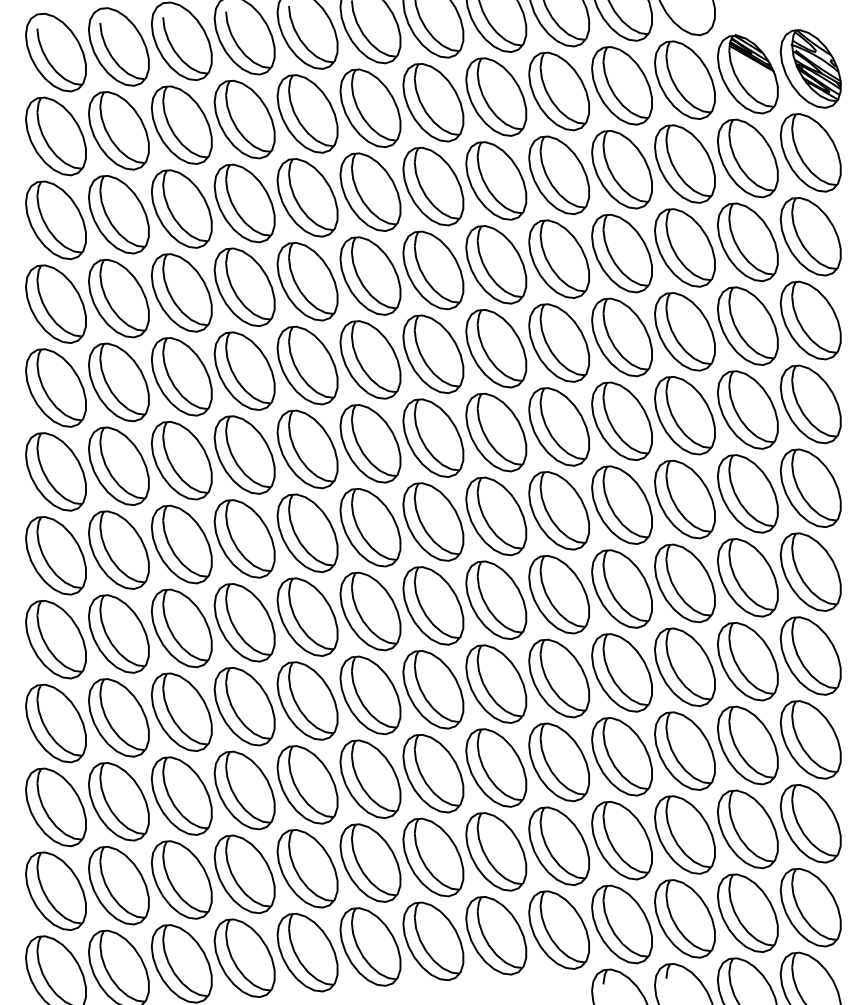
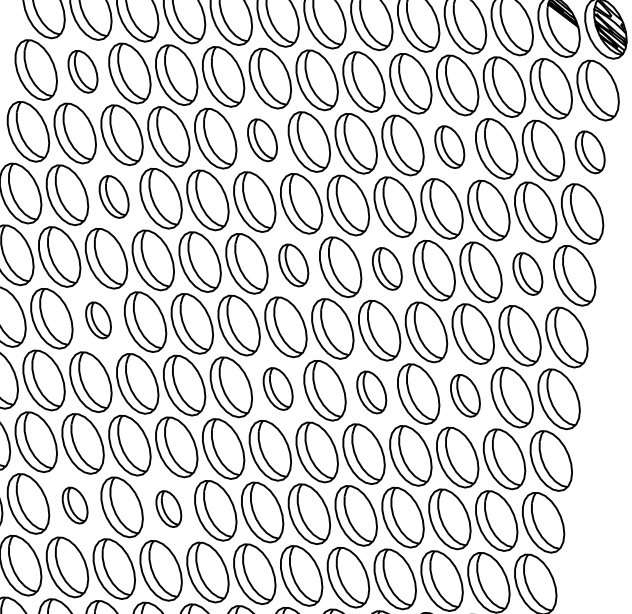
part: (118, 214) -> (82, 71), size x0.7
part: (810, 236) -> (590, 152), size x0.7
part: (621, 253) -> (449, 147), size x0.7
part: (370, 275) -> (262, 139), size x0.7
part: (181, 376) -> (113, 196), size x0.7
part: (747, 409) -> (527, 273), size x0.7
part: (558, 426) -> (386, 268), size x0.7
part: (433, 437) -> (293, 265), size x0.7
part: (181, 544) -> (98, 320), size x0.6
part: (684, 583) -> (465, 395), size x0.7
part: (558, 594) -> (371, 392), size x0.7
part: (433, 605) -> (278, 388), size x0.7
part: (307, 784) -> (168, 508), size x0.6
part: (181, 795) -> (75, 505), size x0.6

